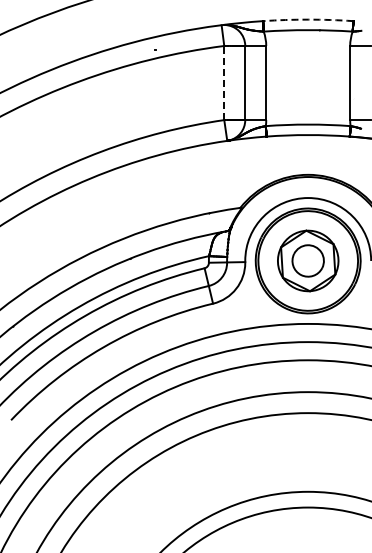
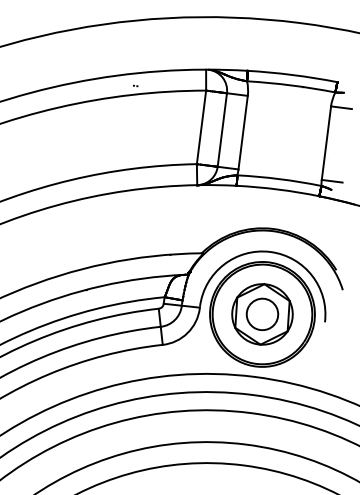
arc: (308, 19) -> (293, 74), dashed -> solid
line: (224, 82) -> (201, 126), dashed -> solid

